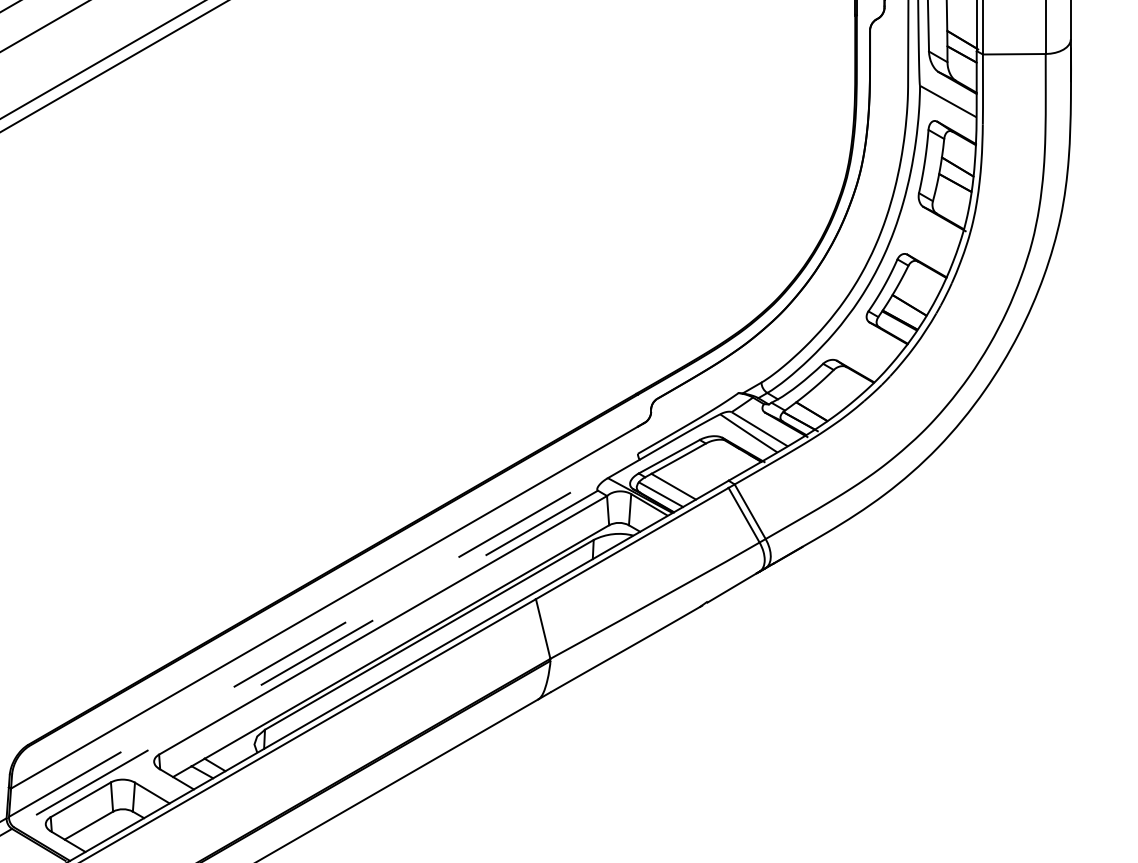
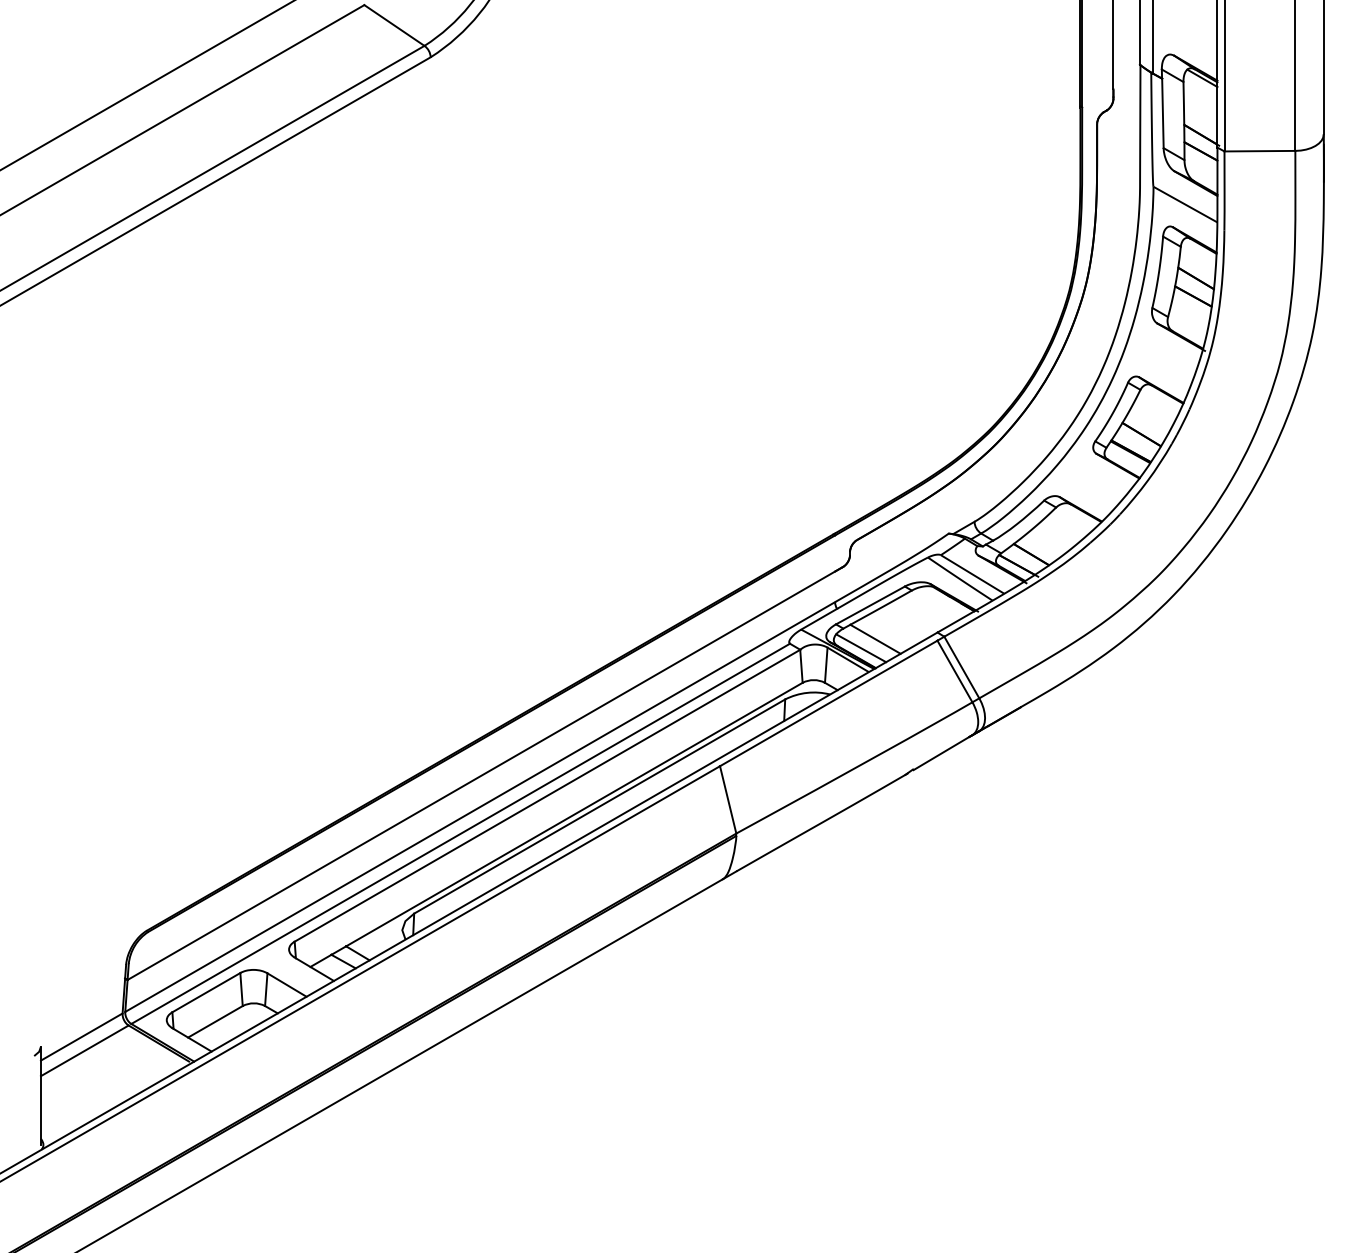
line: (323, 635) -> (480, 807), dashed -> solid
line: (306, 659) -> (460, 834), dashed -> solid

